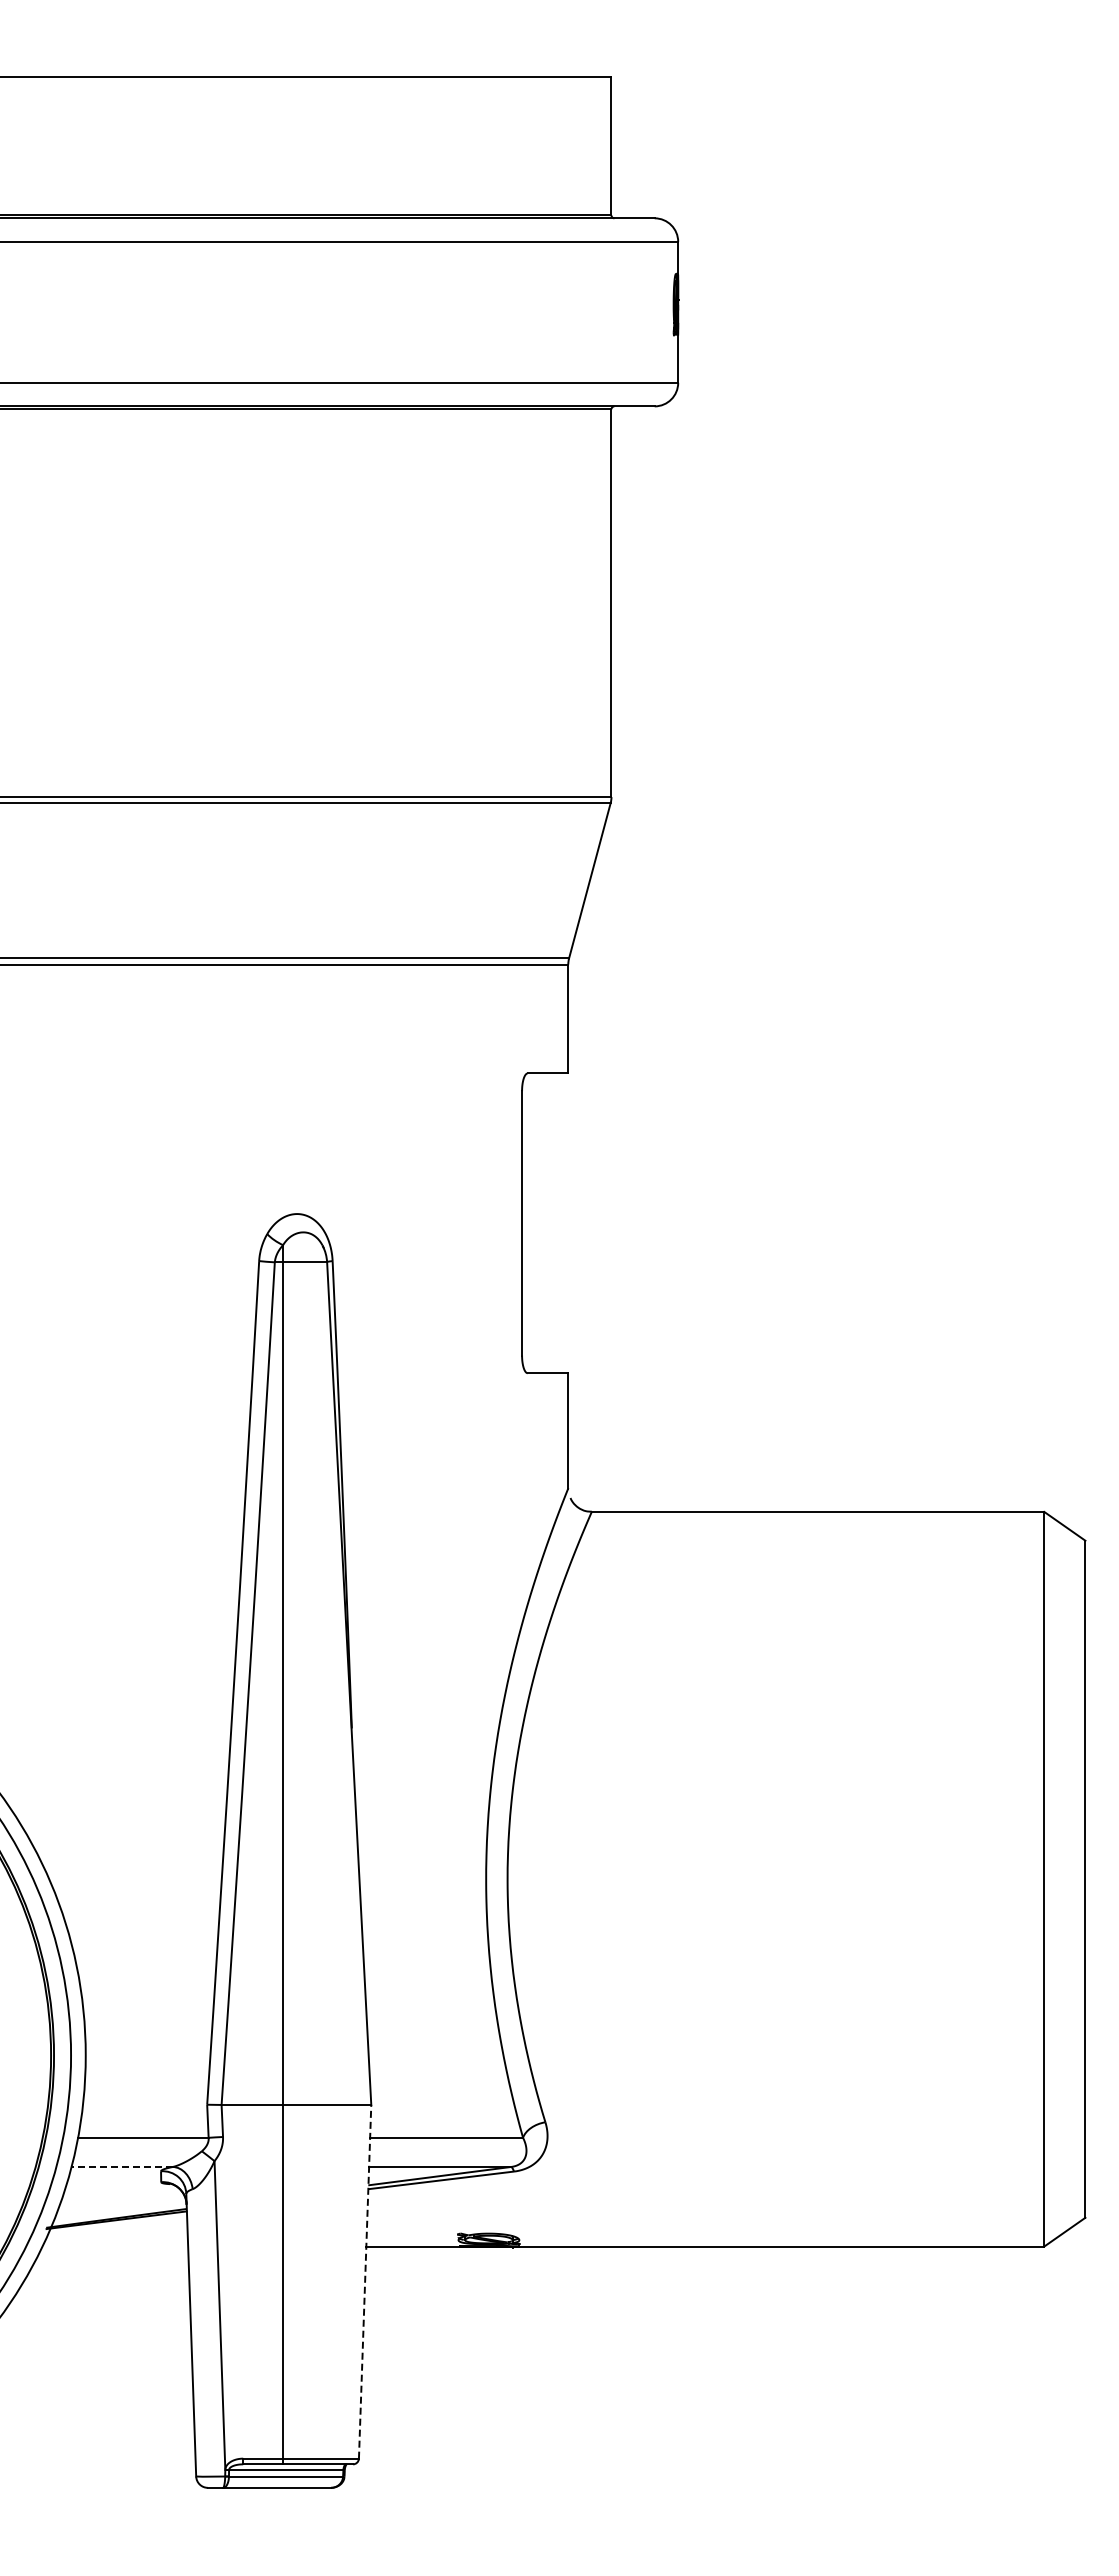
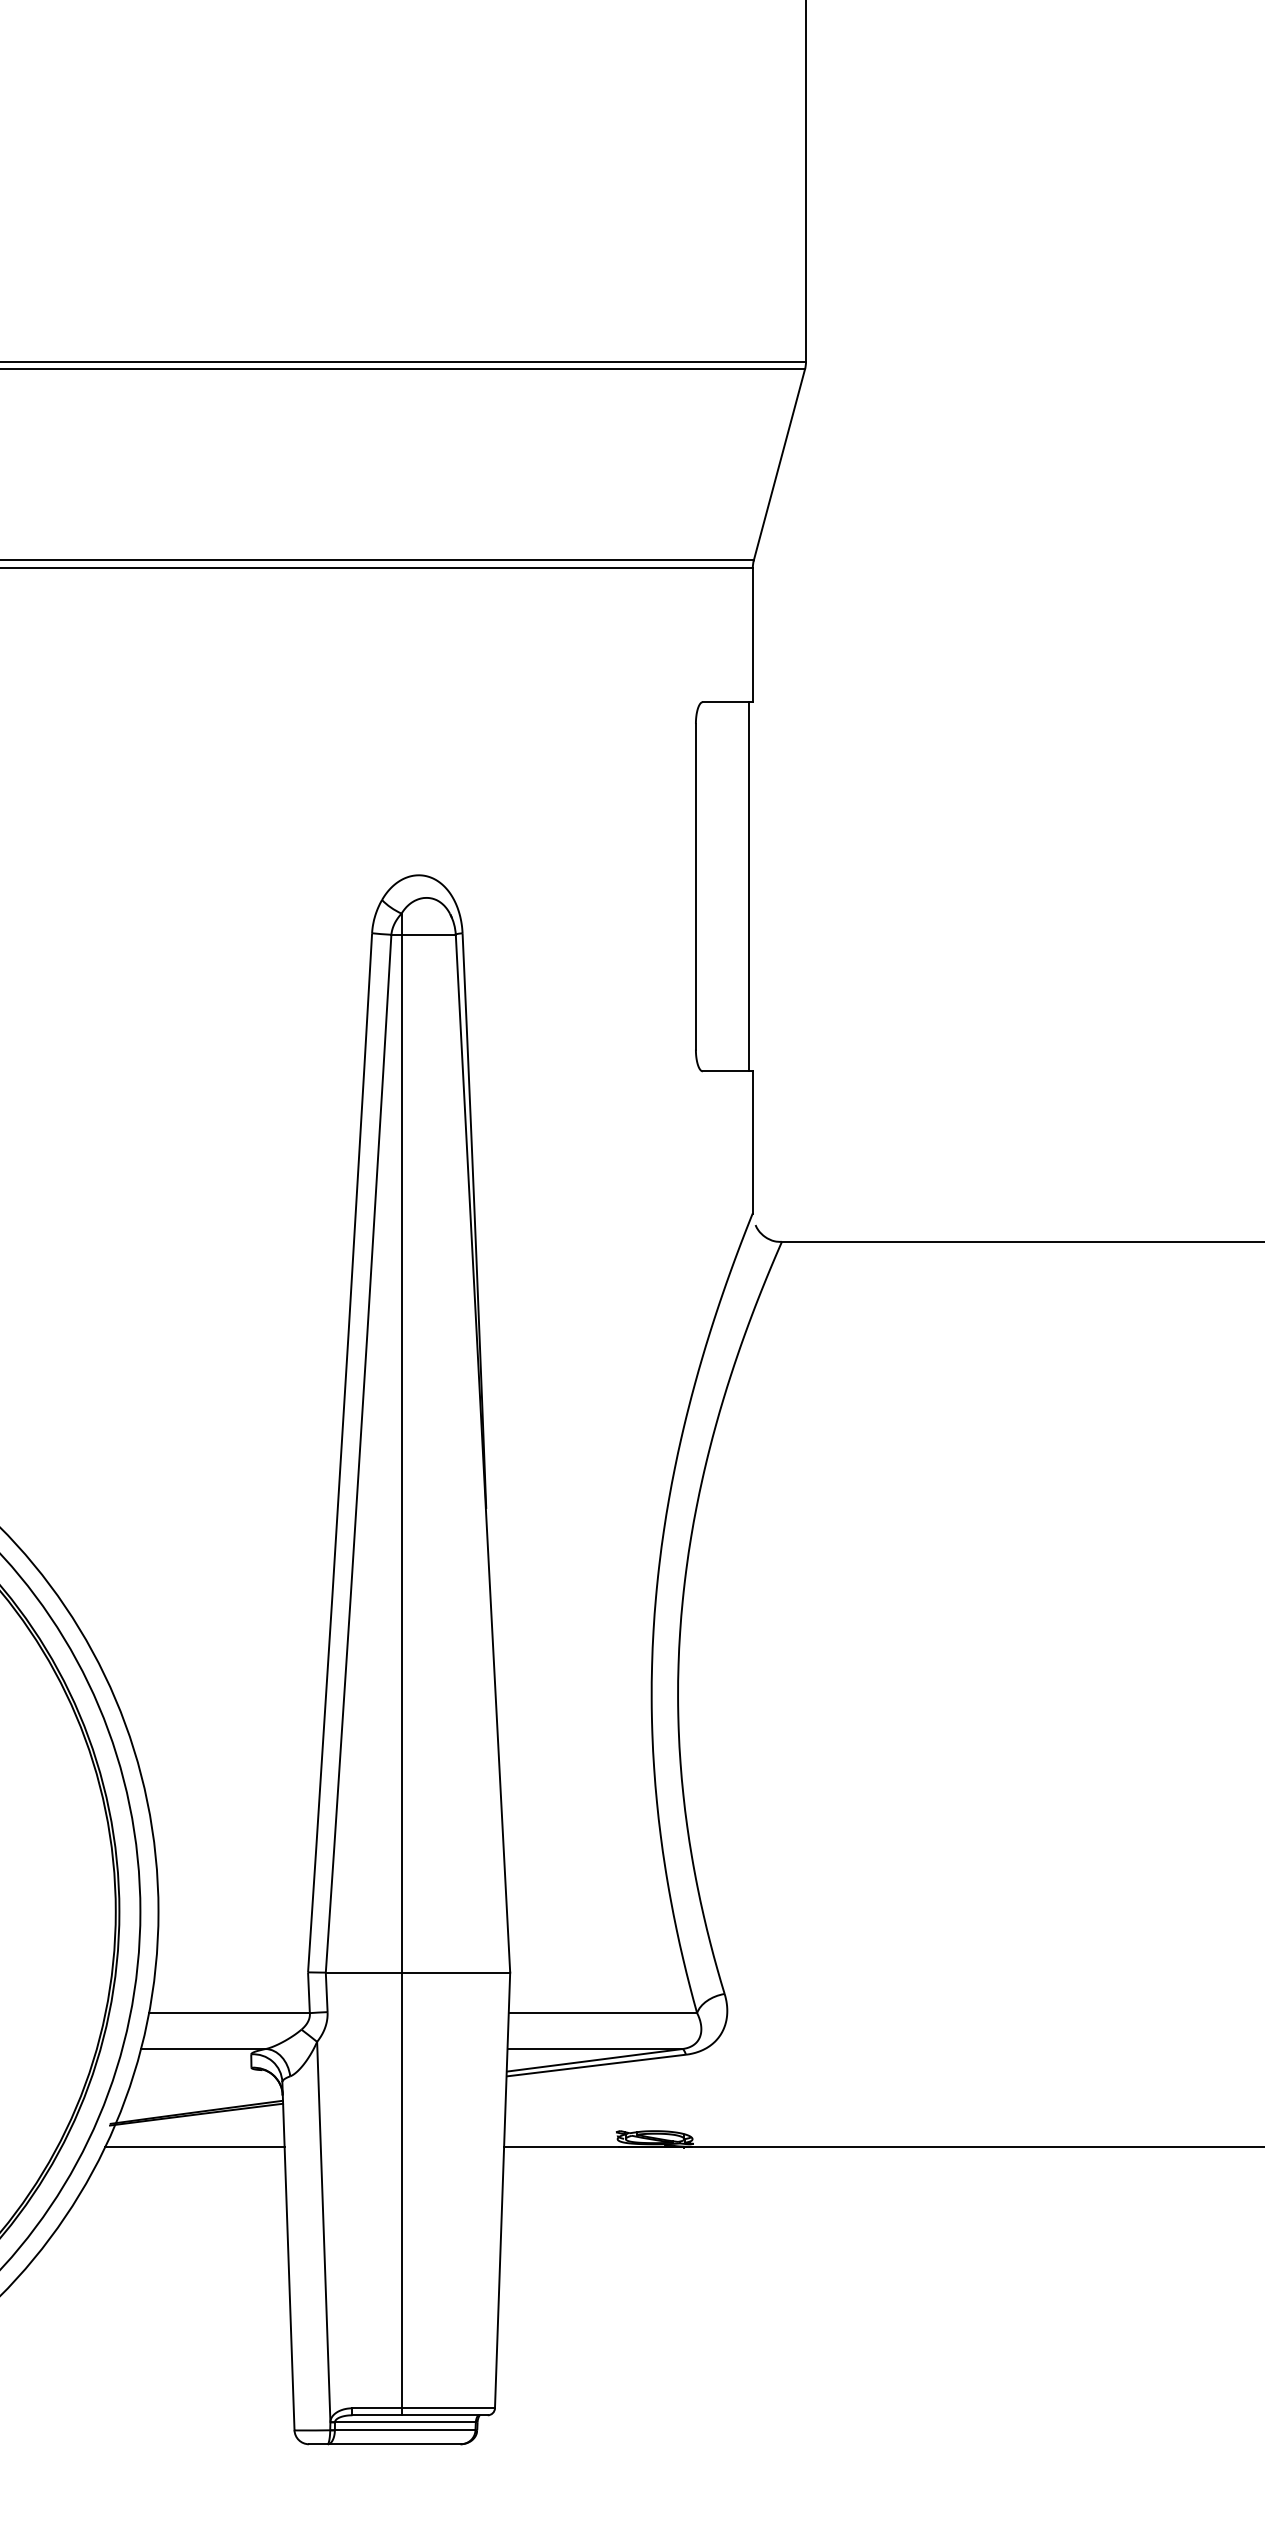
line: (565, 1223) -> (749, 886), added
line: (122, 2166) -> (203, 2048), dashed -> solid
line: (115, 2246) -> (195, 2146), added
line: (365, 2281) -> (503, 2190), dashed -> solid

